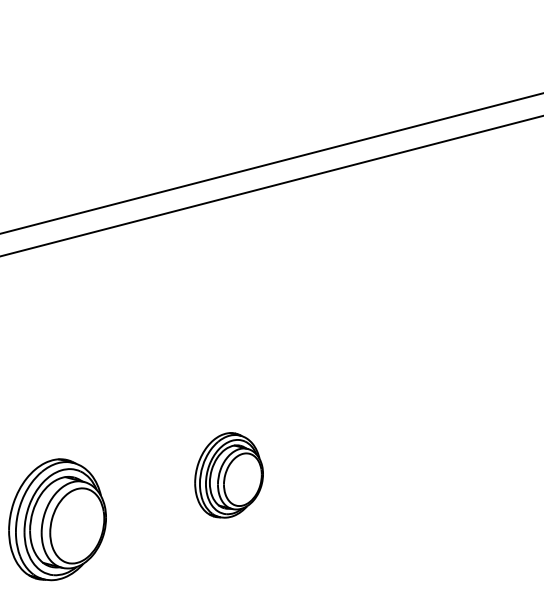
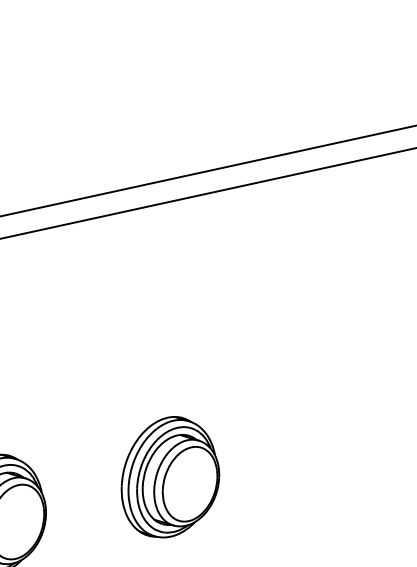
part: (228, 475) -> (169, 477), size x1.43

